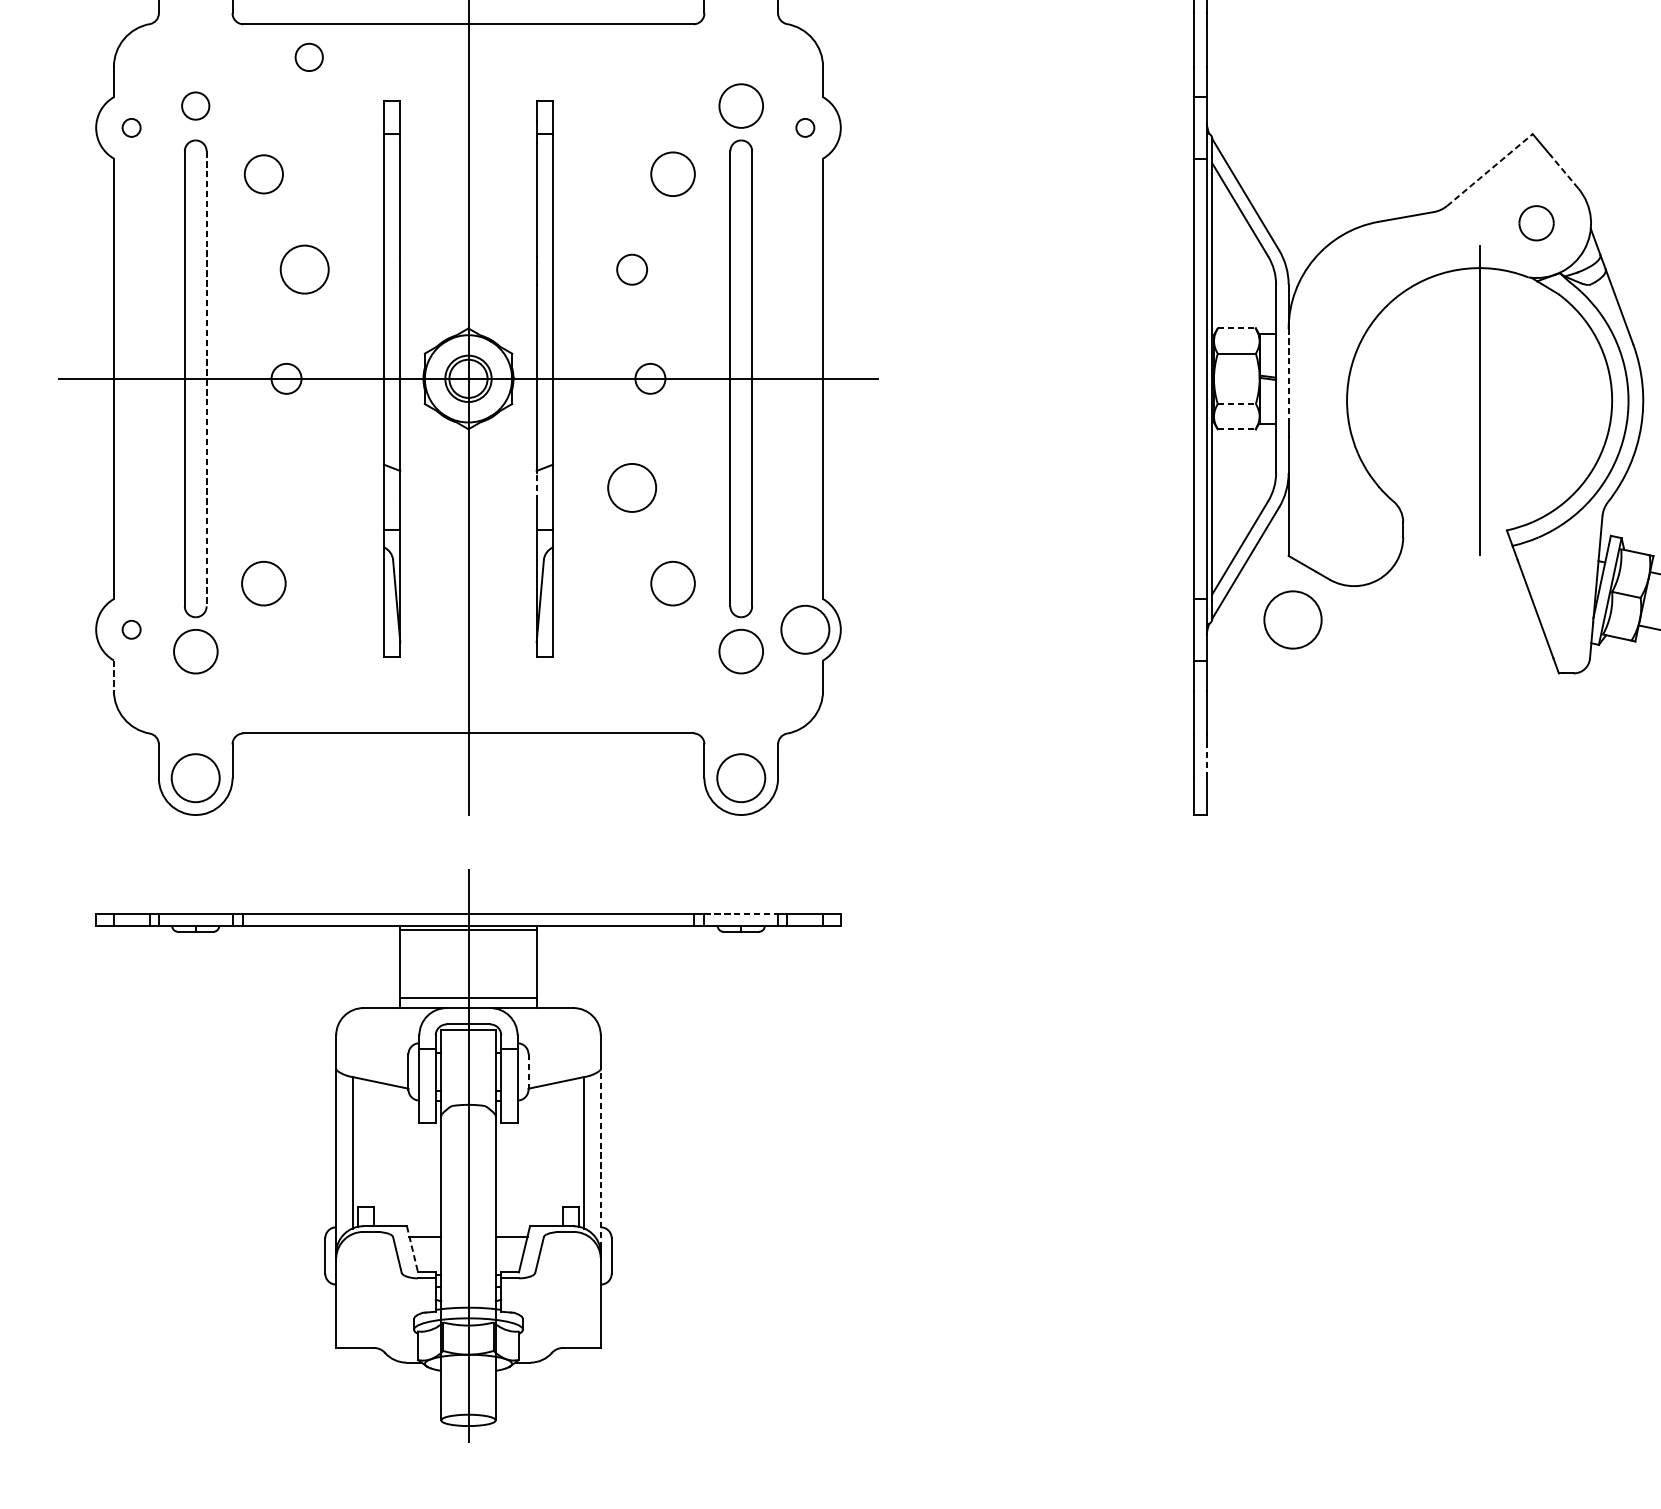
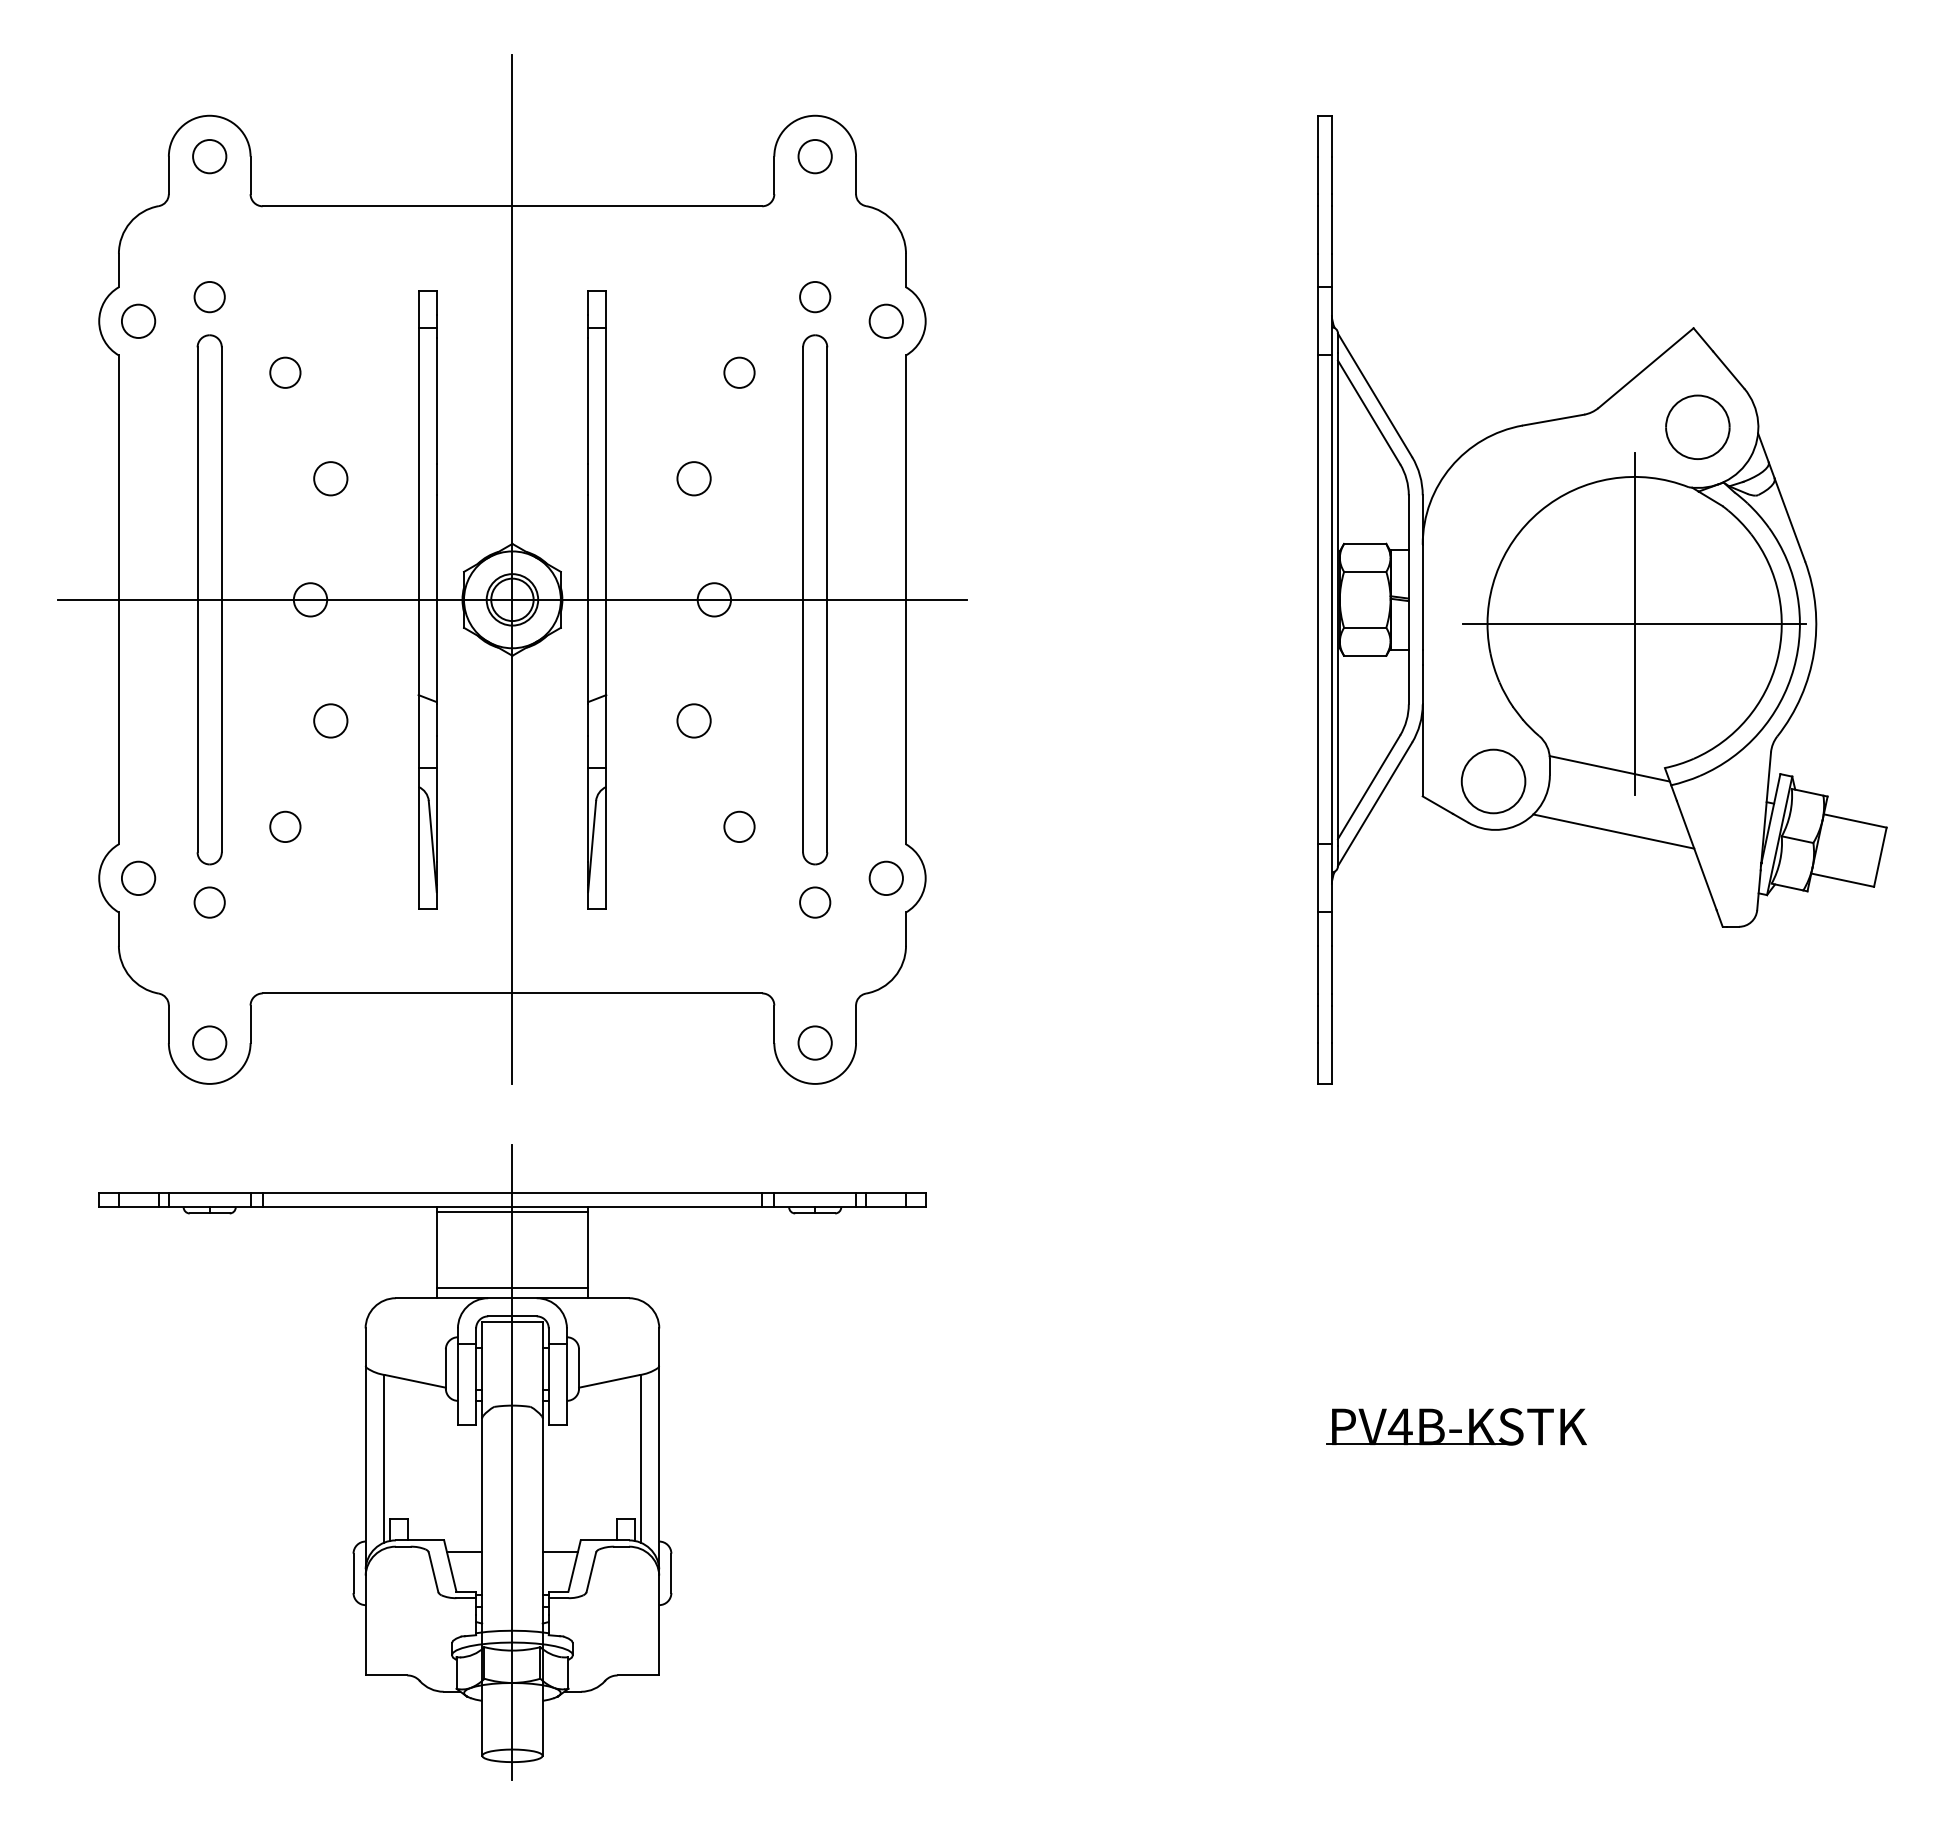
circle: (309, 57) -> (335, 243), removed
circle: (741, 105) -> (815, 296), size x0.62
circle: (131, 127) -> (138, 320), size x1.67
circle: (804, 127) -> (885, 320), size x1.67
line: (1490, 169) -> (1646, 367), dashed -> solid
line: (1564, 171) -> (1728, 369), dashed -> solid
circle: (264, 174) -> (285, 372), size x0.71
circle: (673, 174) -> (739, 372), size x0.62
part: (1536, 222) -> (1697, 426), size x1.67
circle: (304, 269) -> (330, 478), size x0.62
line: (1237, 328) -> (1365, 543), dashed -> solid
line: (1288, 376) -> (1422, 597), dashed -> solid
line: (206, 379) -> (221, 600), dashed -> solid
line: (1479, 401) -> (1634, 624), added
line: (1237, 403) -> (1365, 627), dashed -> solid
line: (1237, 428) -> (1365, 655), dashed -> solid
line: (537, 486) -> (588, 719), dashed -> solid
circle: (304, 487) -> (330, 720), added
circle: (631, 487) -> (693, 720), size x0.62
line: (1456, 530) -> (1609, 768), added
circle: (264, 583) -> (285, 826), size x0.62
circle: (673, 583) -> (739, 826), size x0.62
line: (1460, 587) -> (1613, 831), added
circle: (1292, 619) -> (1493, 781), moved
circle: (131, 629) -> (138, 878), size x1.67
circle: (804, 629) -> (885, 878), size x0.62
circle: (195, 651) -> (209, 902), size x0.62
circle: (741, 651) -> (815, 902), size x0.62
line: (113, 675) -> (118, 929), dashed -> solid
line: (1206, 761) -> (1331, 1024), dashed -> solid
circle: (195, 777) -> (209, 1042), size x0.62
circle: (740, 777) -> (814, 1042), size x0.62
line: (741, 913) -> (815, 1193), dashed -> solid
line: (528, 1072) -> (579, 1369), dashed -> solid
part: (1319, 1123) -> (1456, 1426), added
line: (600, 1157) -> (659, 1464), dashed -> solid
line: (412, 1249) -> (450, 1566), dashed -> solid

